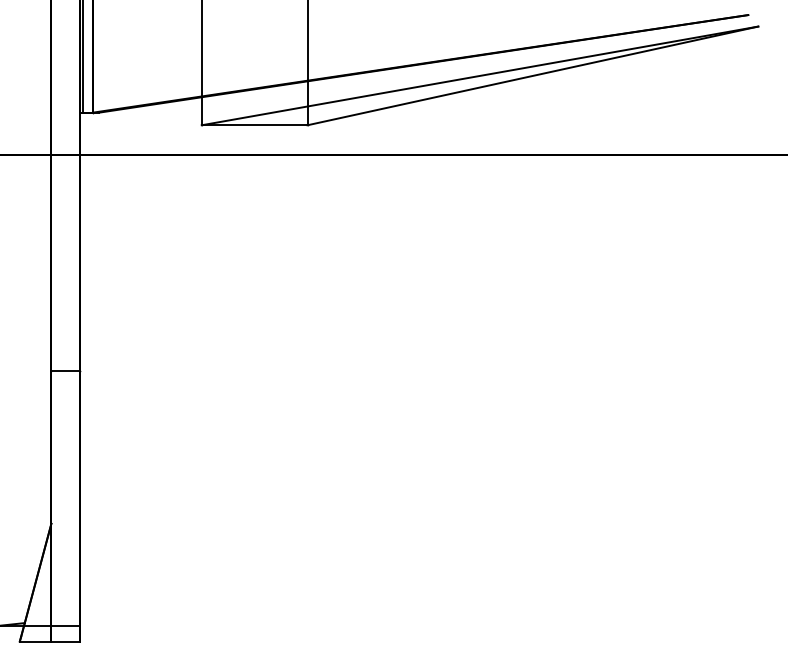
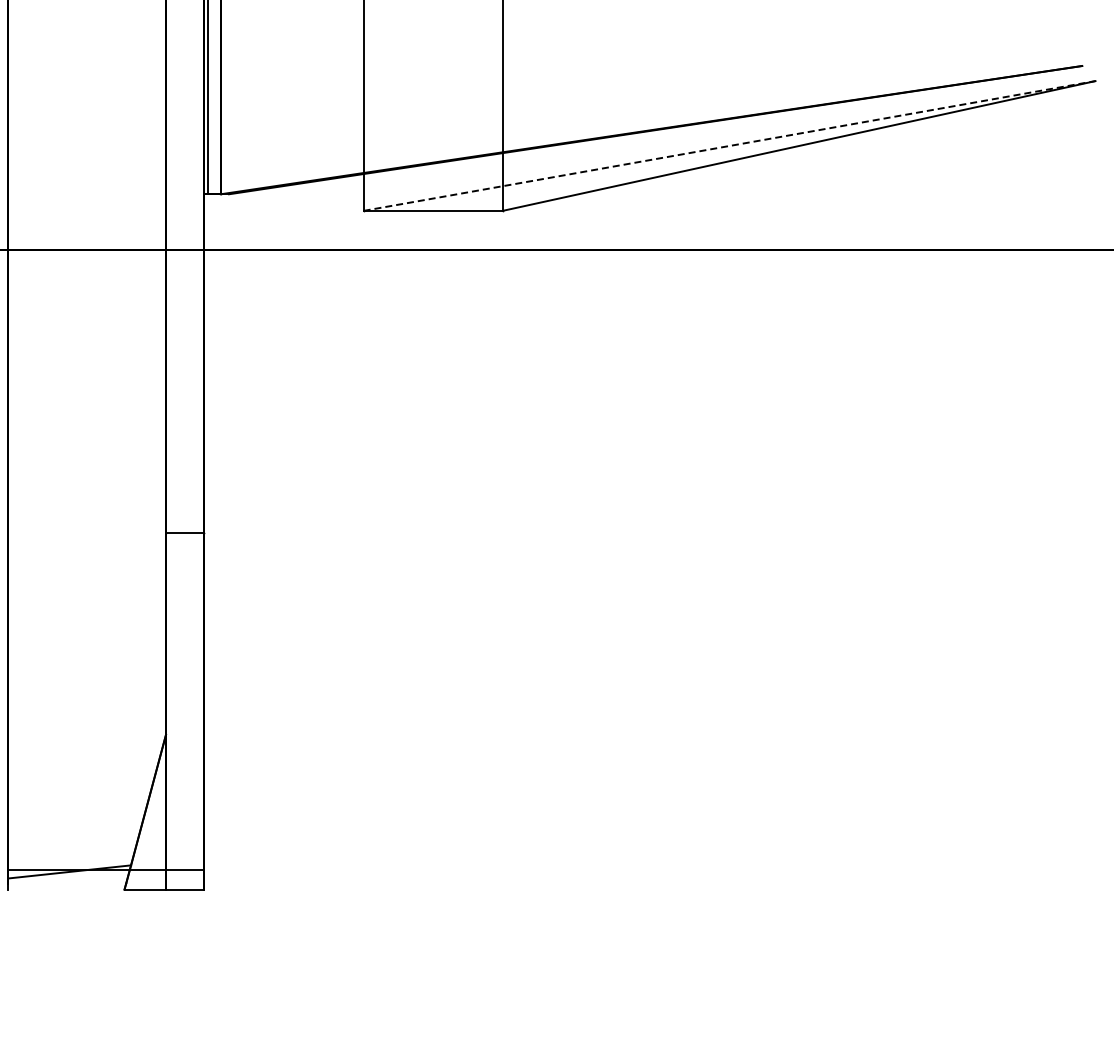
line: (479, 75) -> (729, 145), solid -> dashed

